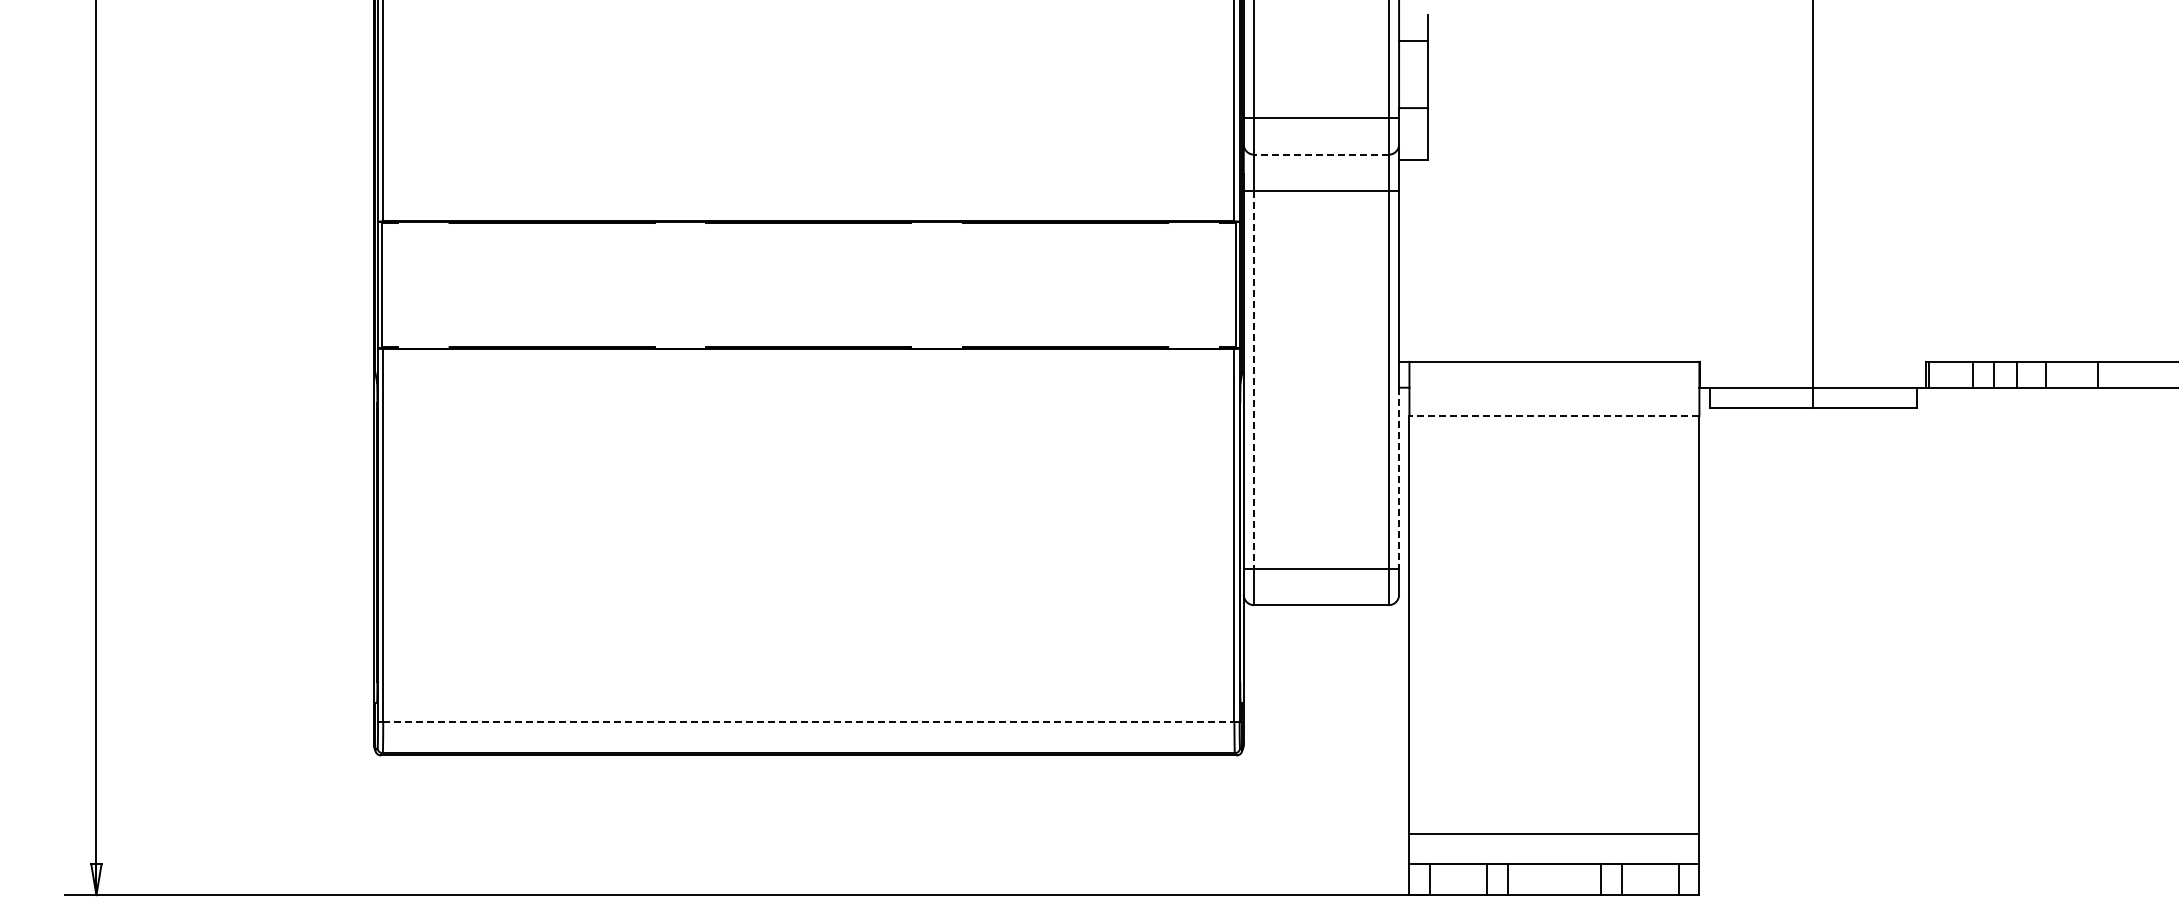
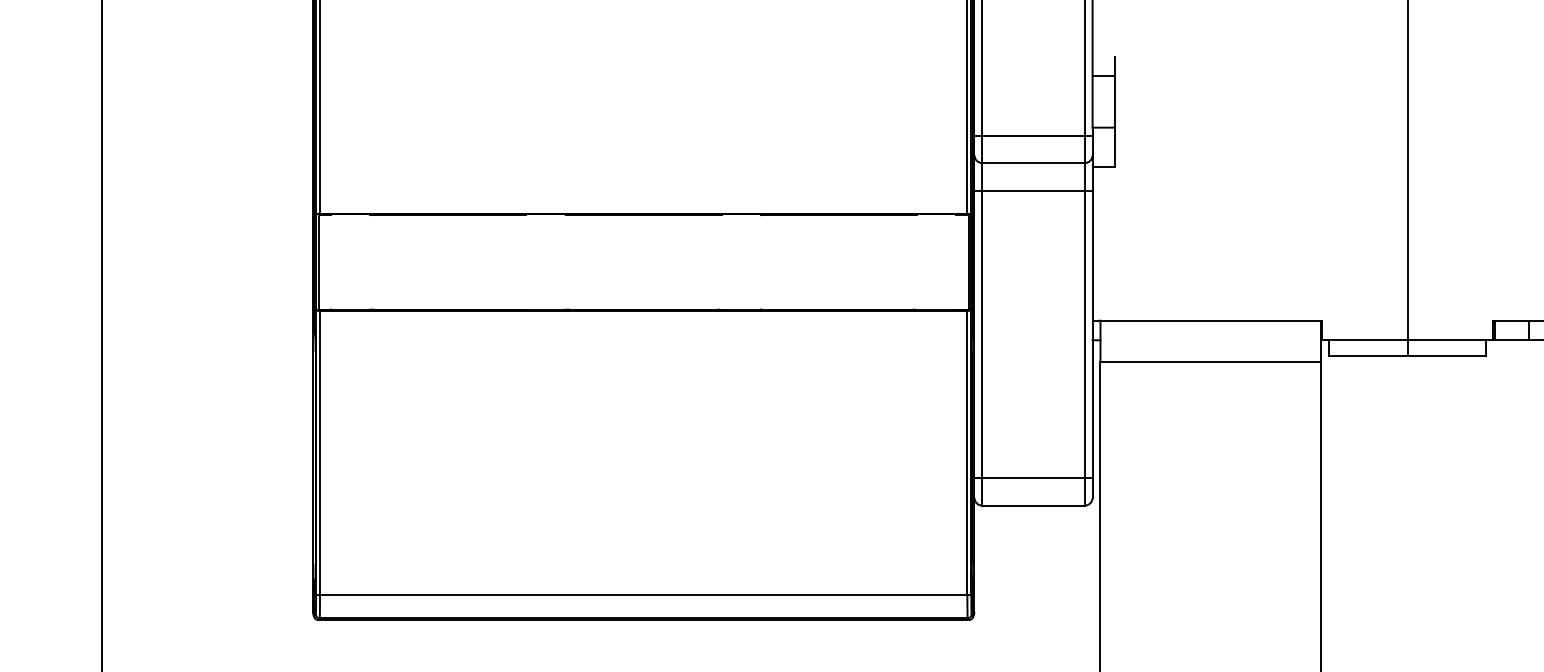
line: (1320, 154) -> (1032, 162), dashed -> solid
line: (1254, 379) -> (982, 334), dashed -> solid
line: (1554, 415) -> (1210, 361), dashed -> solid
line: (1399, 478) -> (1092, 409), dashed -> solid
line: (808, 722) -> (643, 594), dashed -> solid

